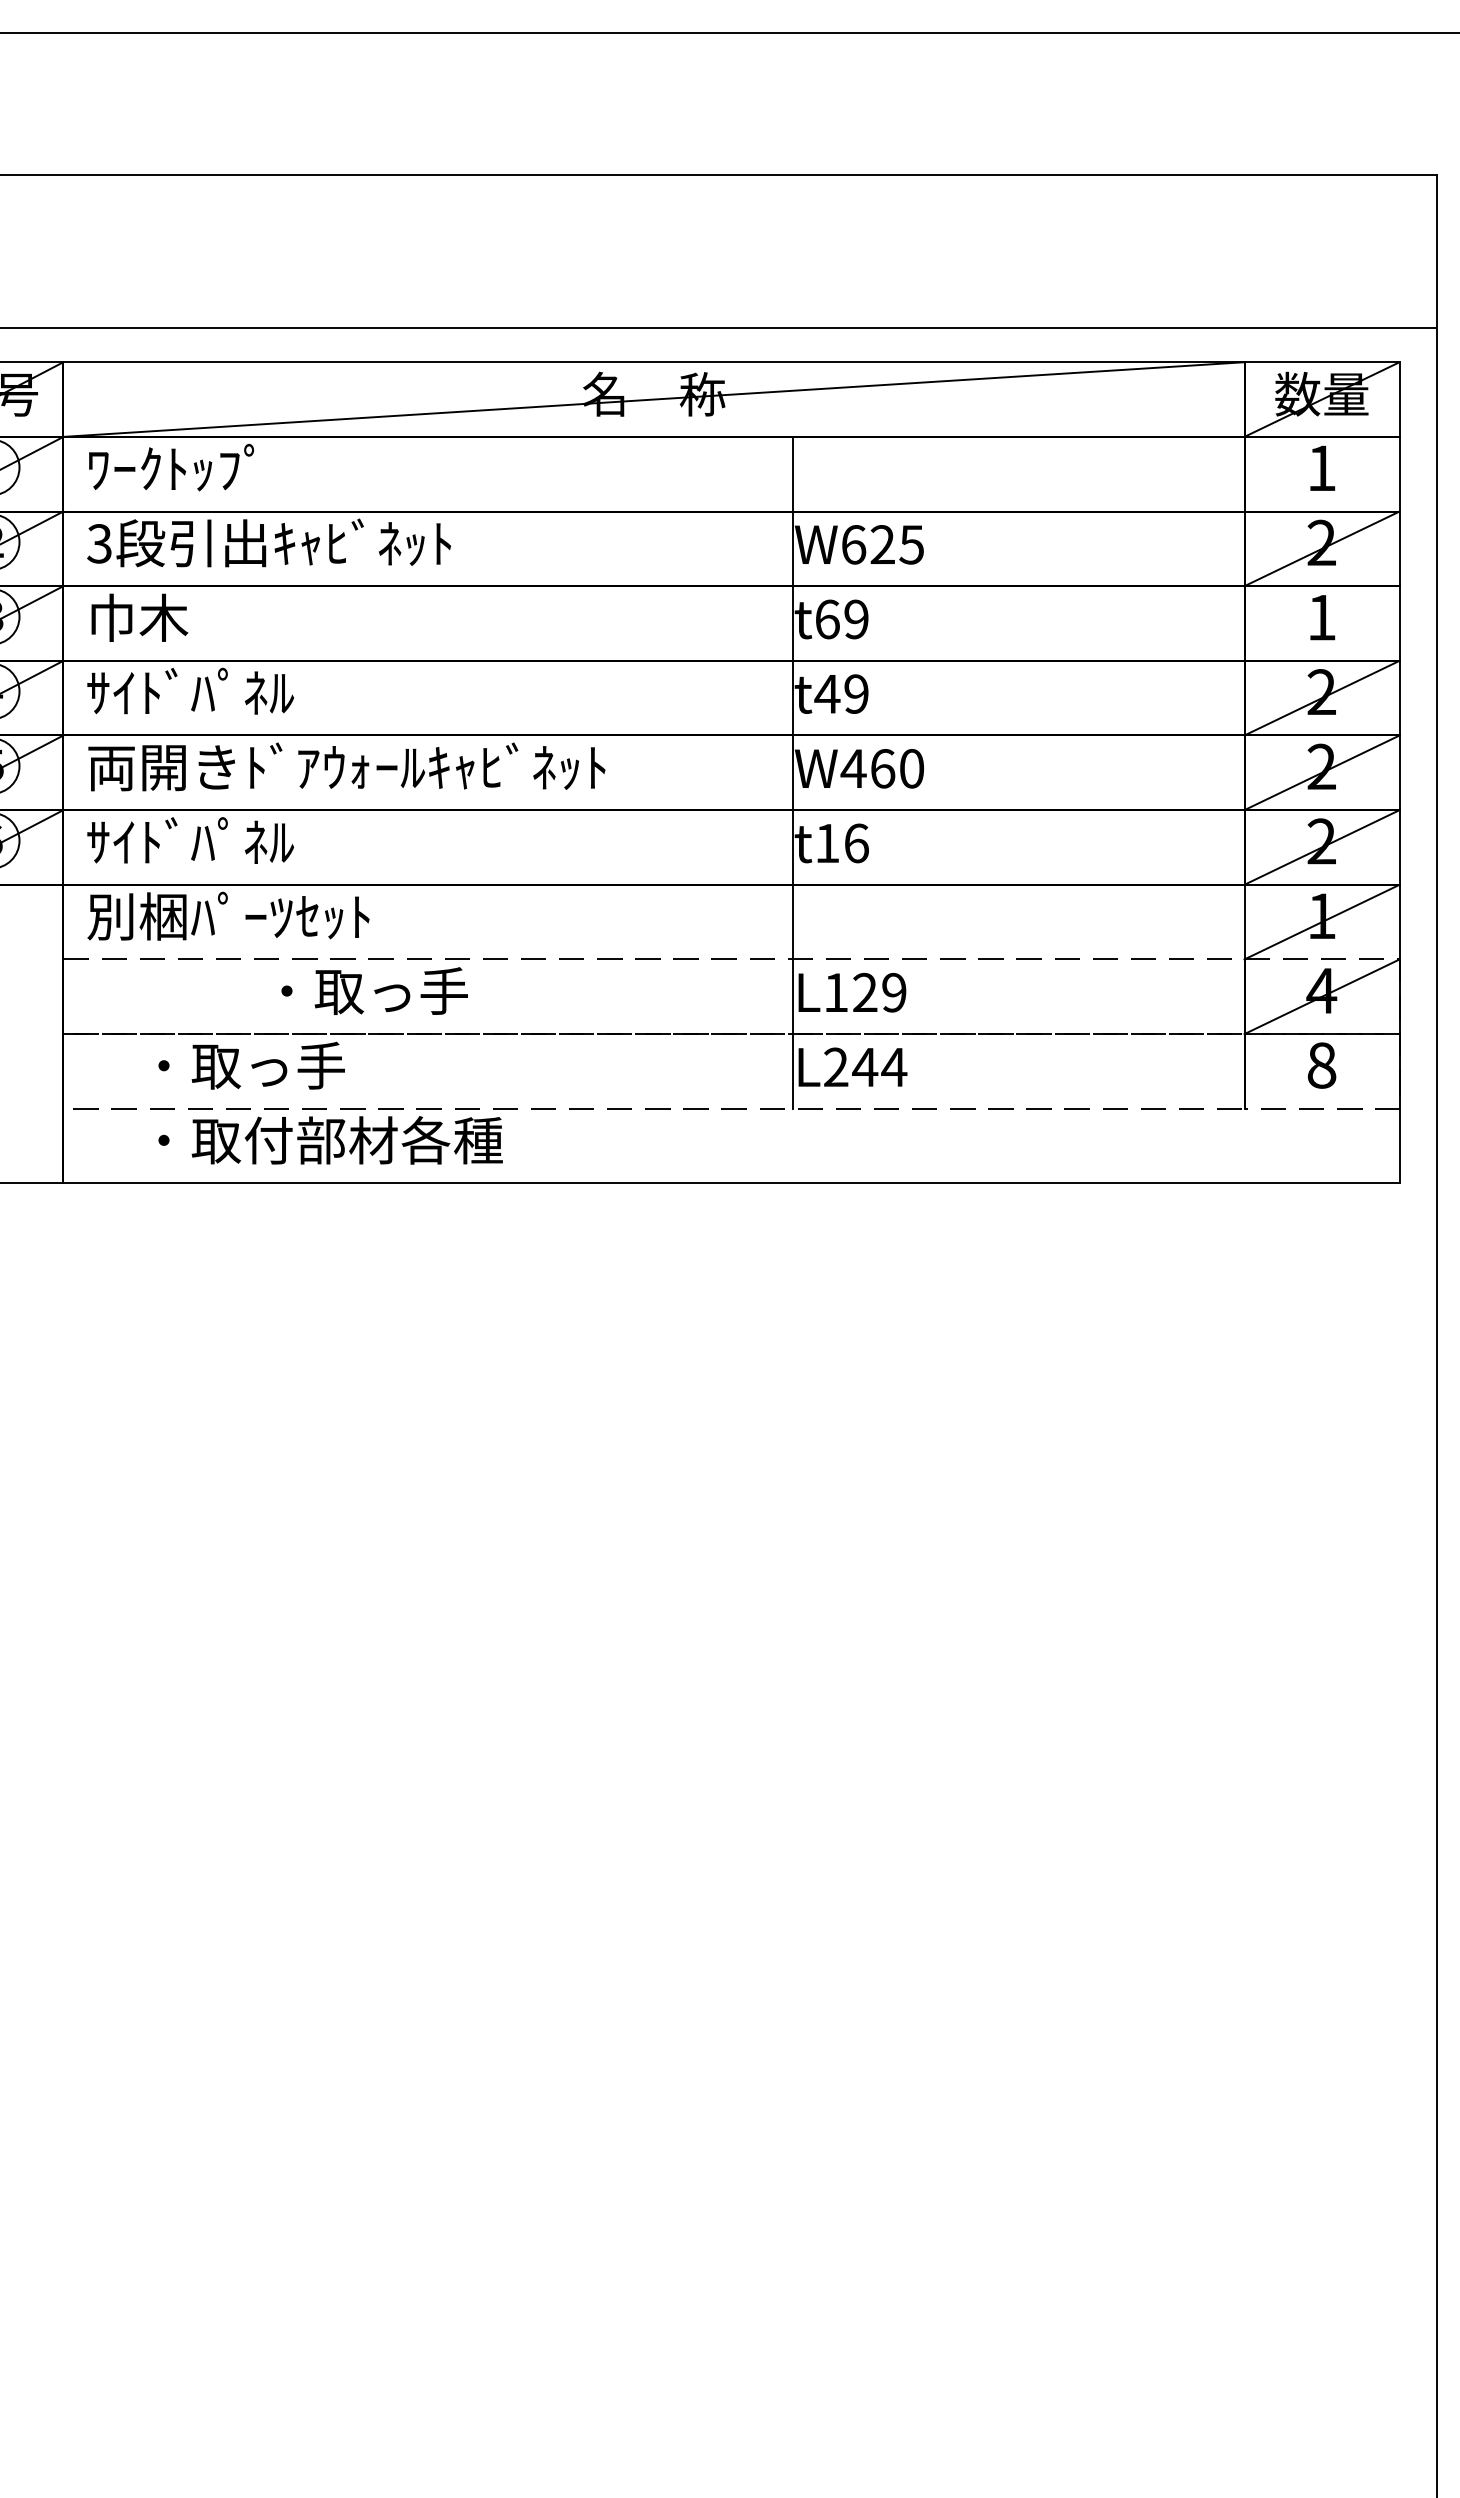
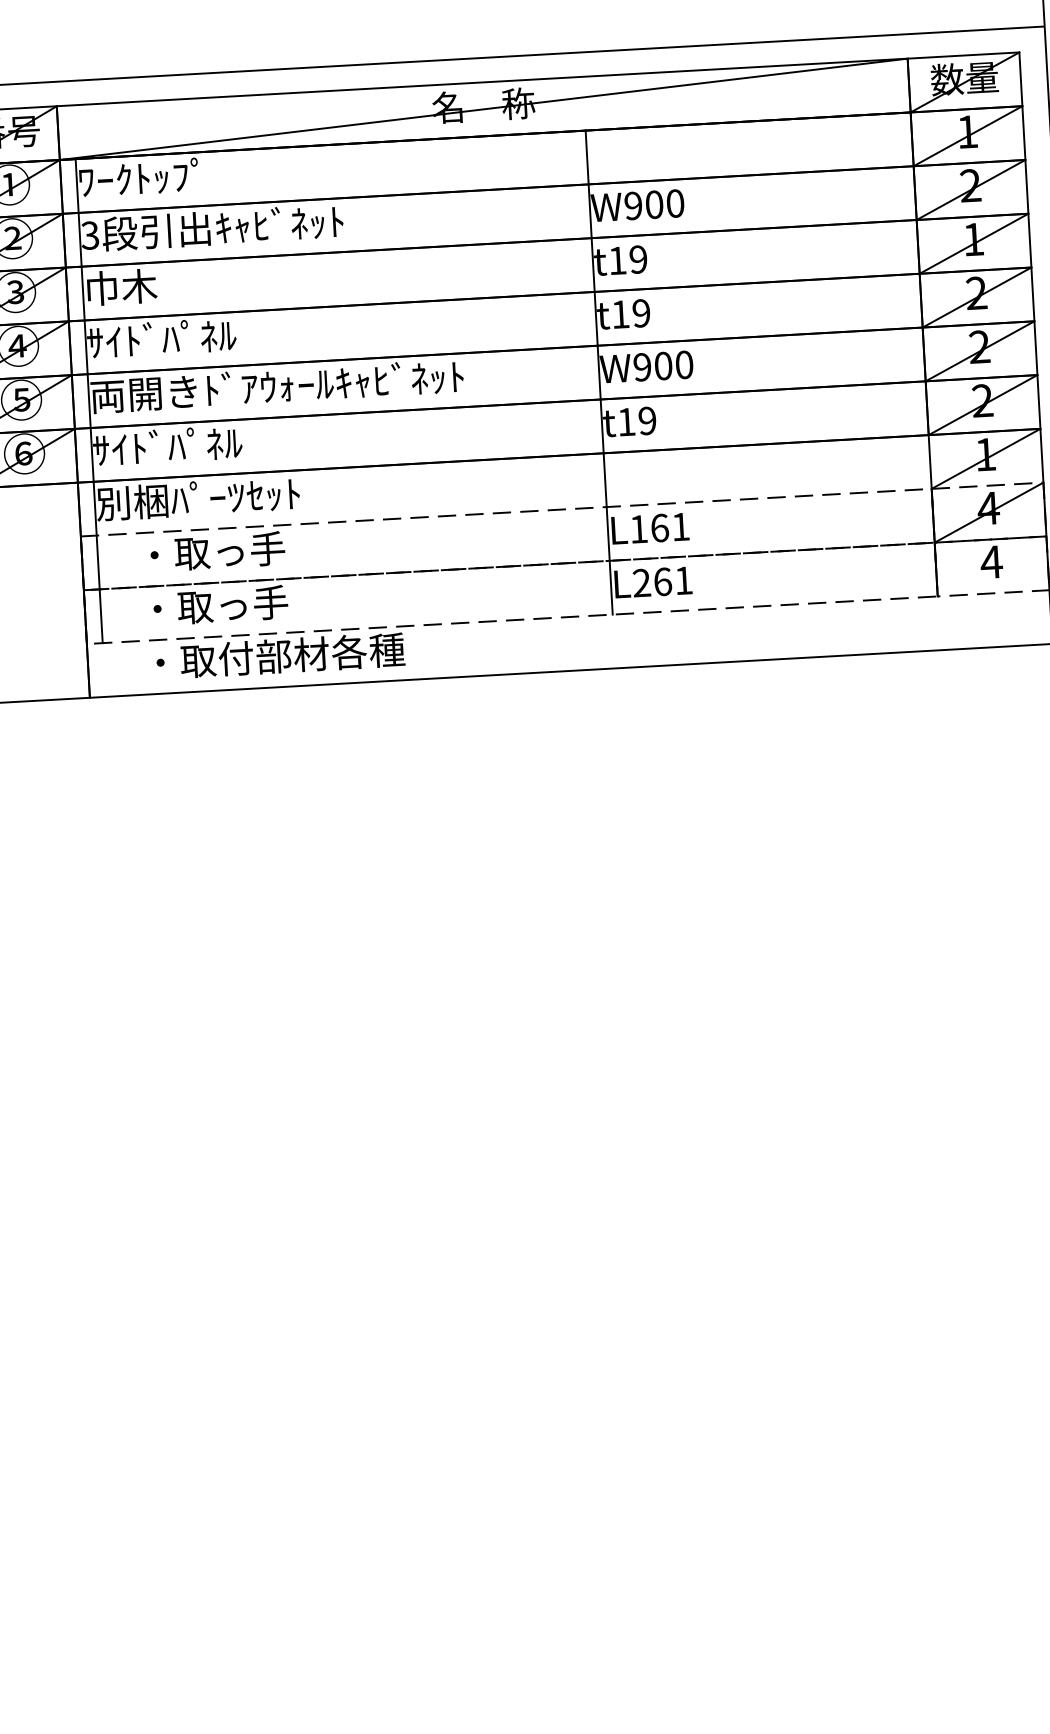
line: (1321, 473) -> (967, 135), added
text: (882, 544) -> (654, 204), W625 -> W900
text: (827, 619) -> (617, 260), t69 -> t19
line: (1321, 623) -> (973, 243), added
text: (827, 694) -> (620, 314), t49 -> t19
text: (867, 768) -> (652, 366), W460 -> W900
line: (85, 772) -> (89, 400), added
text: (856, 843) -> (647, 420), t16 -> t19
text: (374, 990) -> (217, 551), moved
text: (879, 992) -> (670, 527), L129 -> L161
text: (1321, 1065) -> (991, 562), 8 -> 4
text: (879, 1067) -> (673, 581), L244 -> L261

